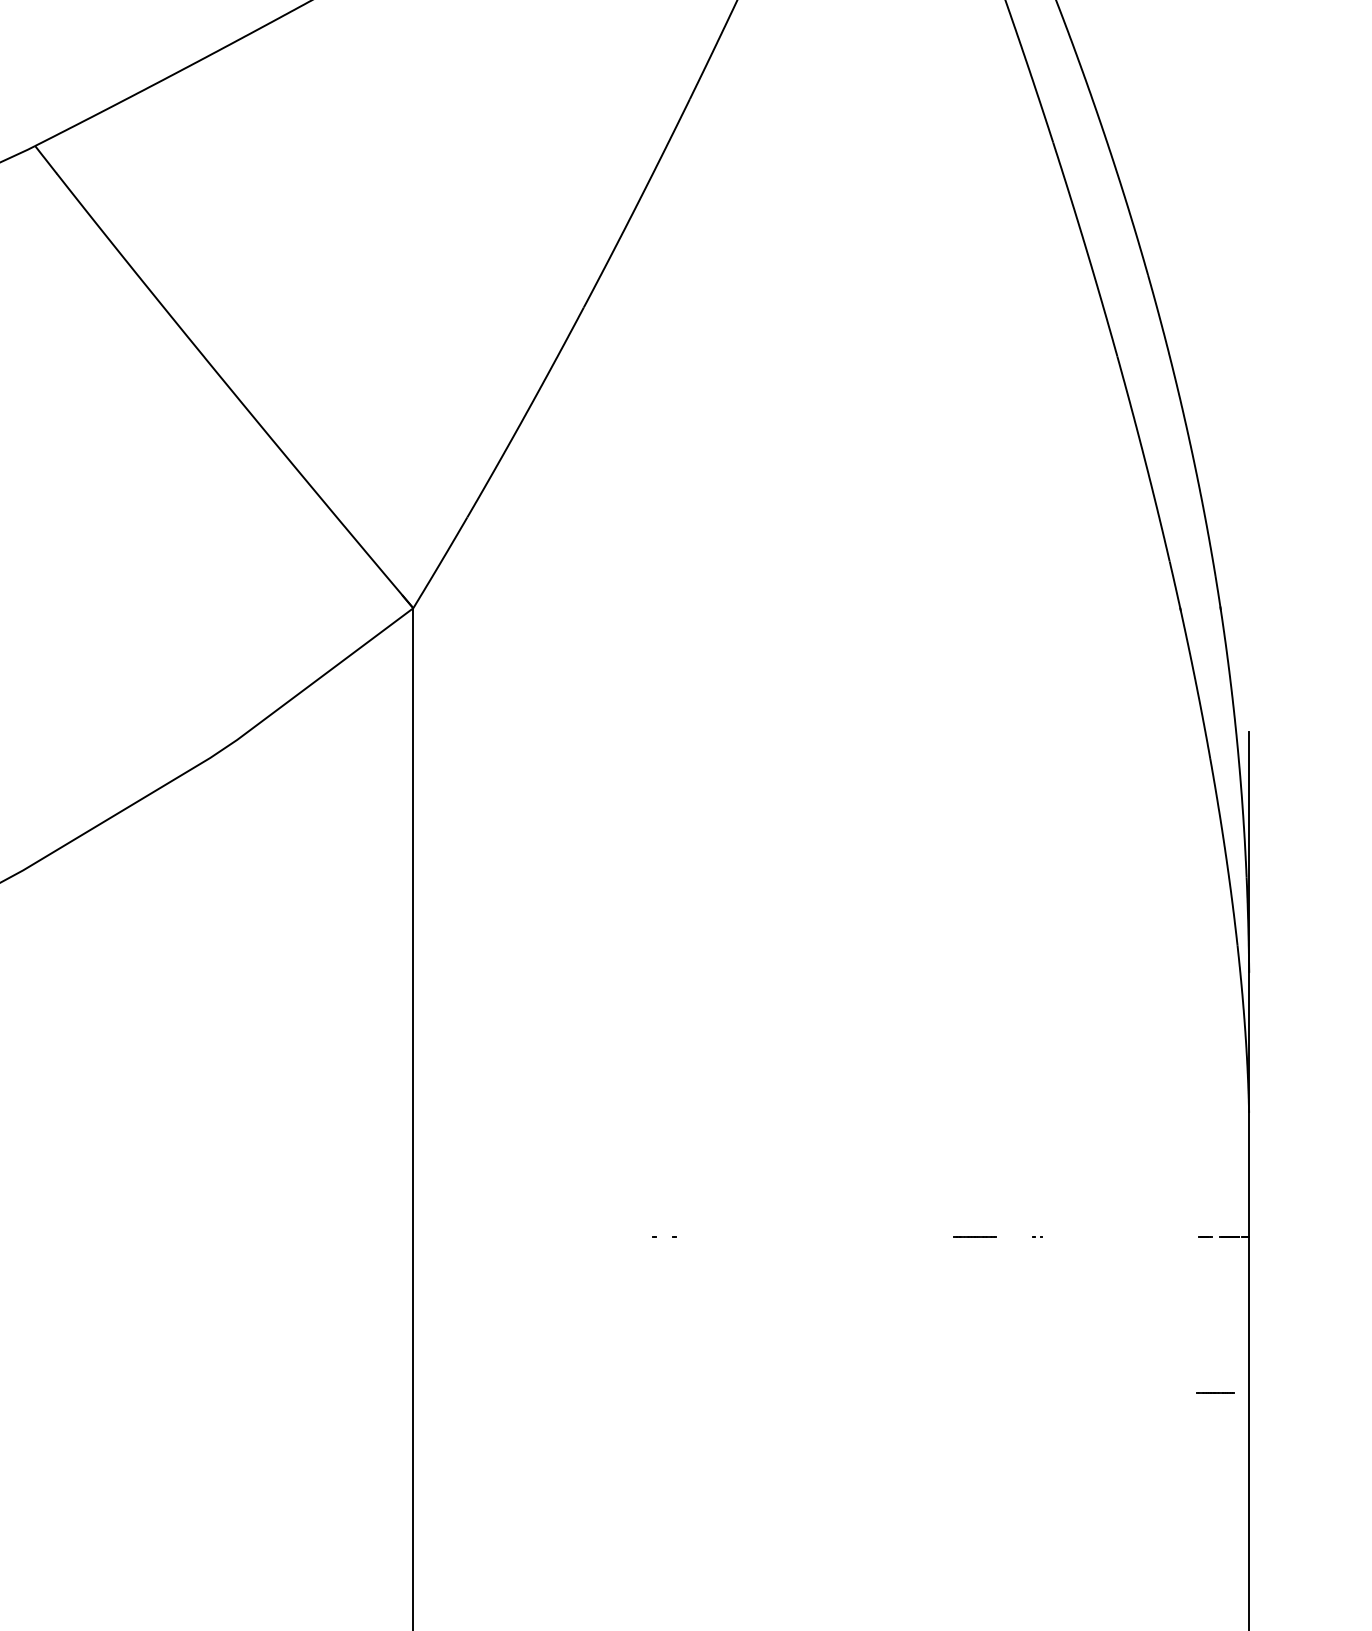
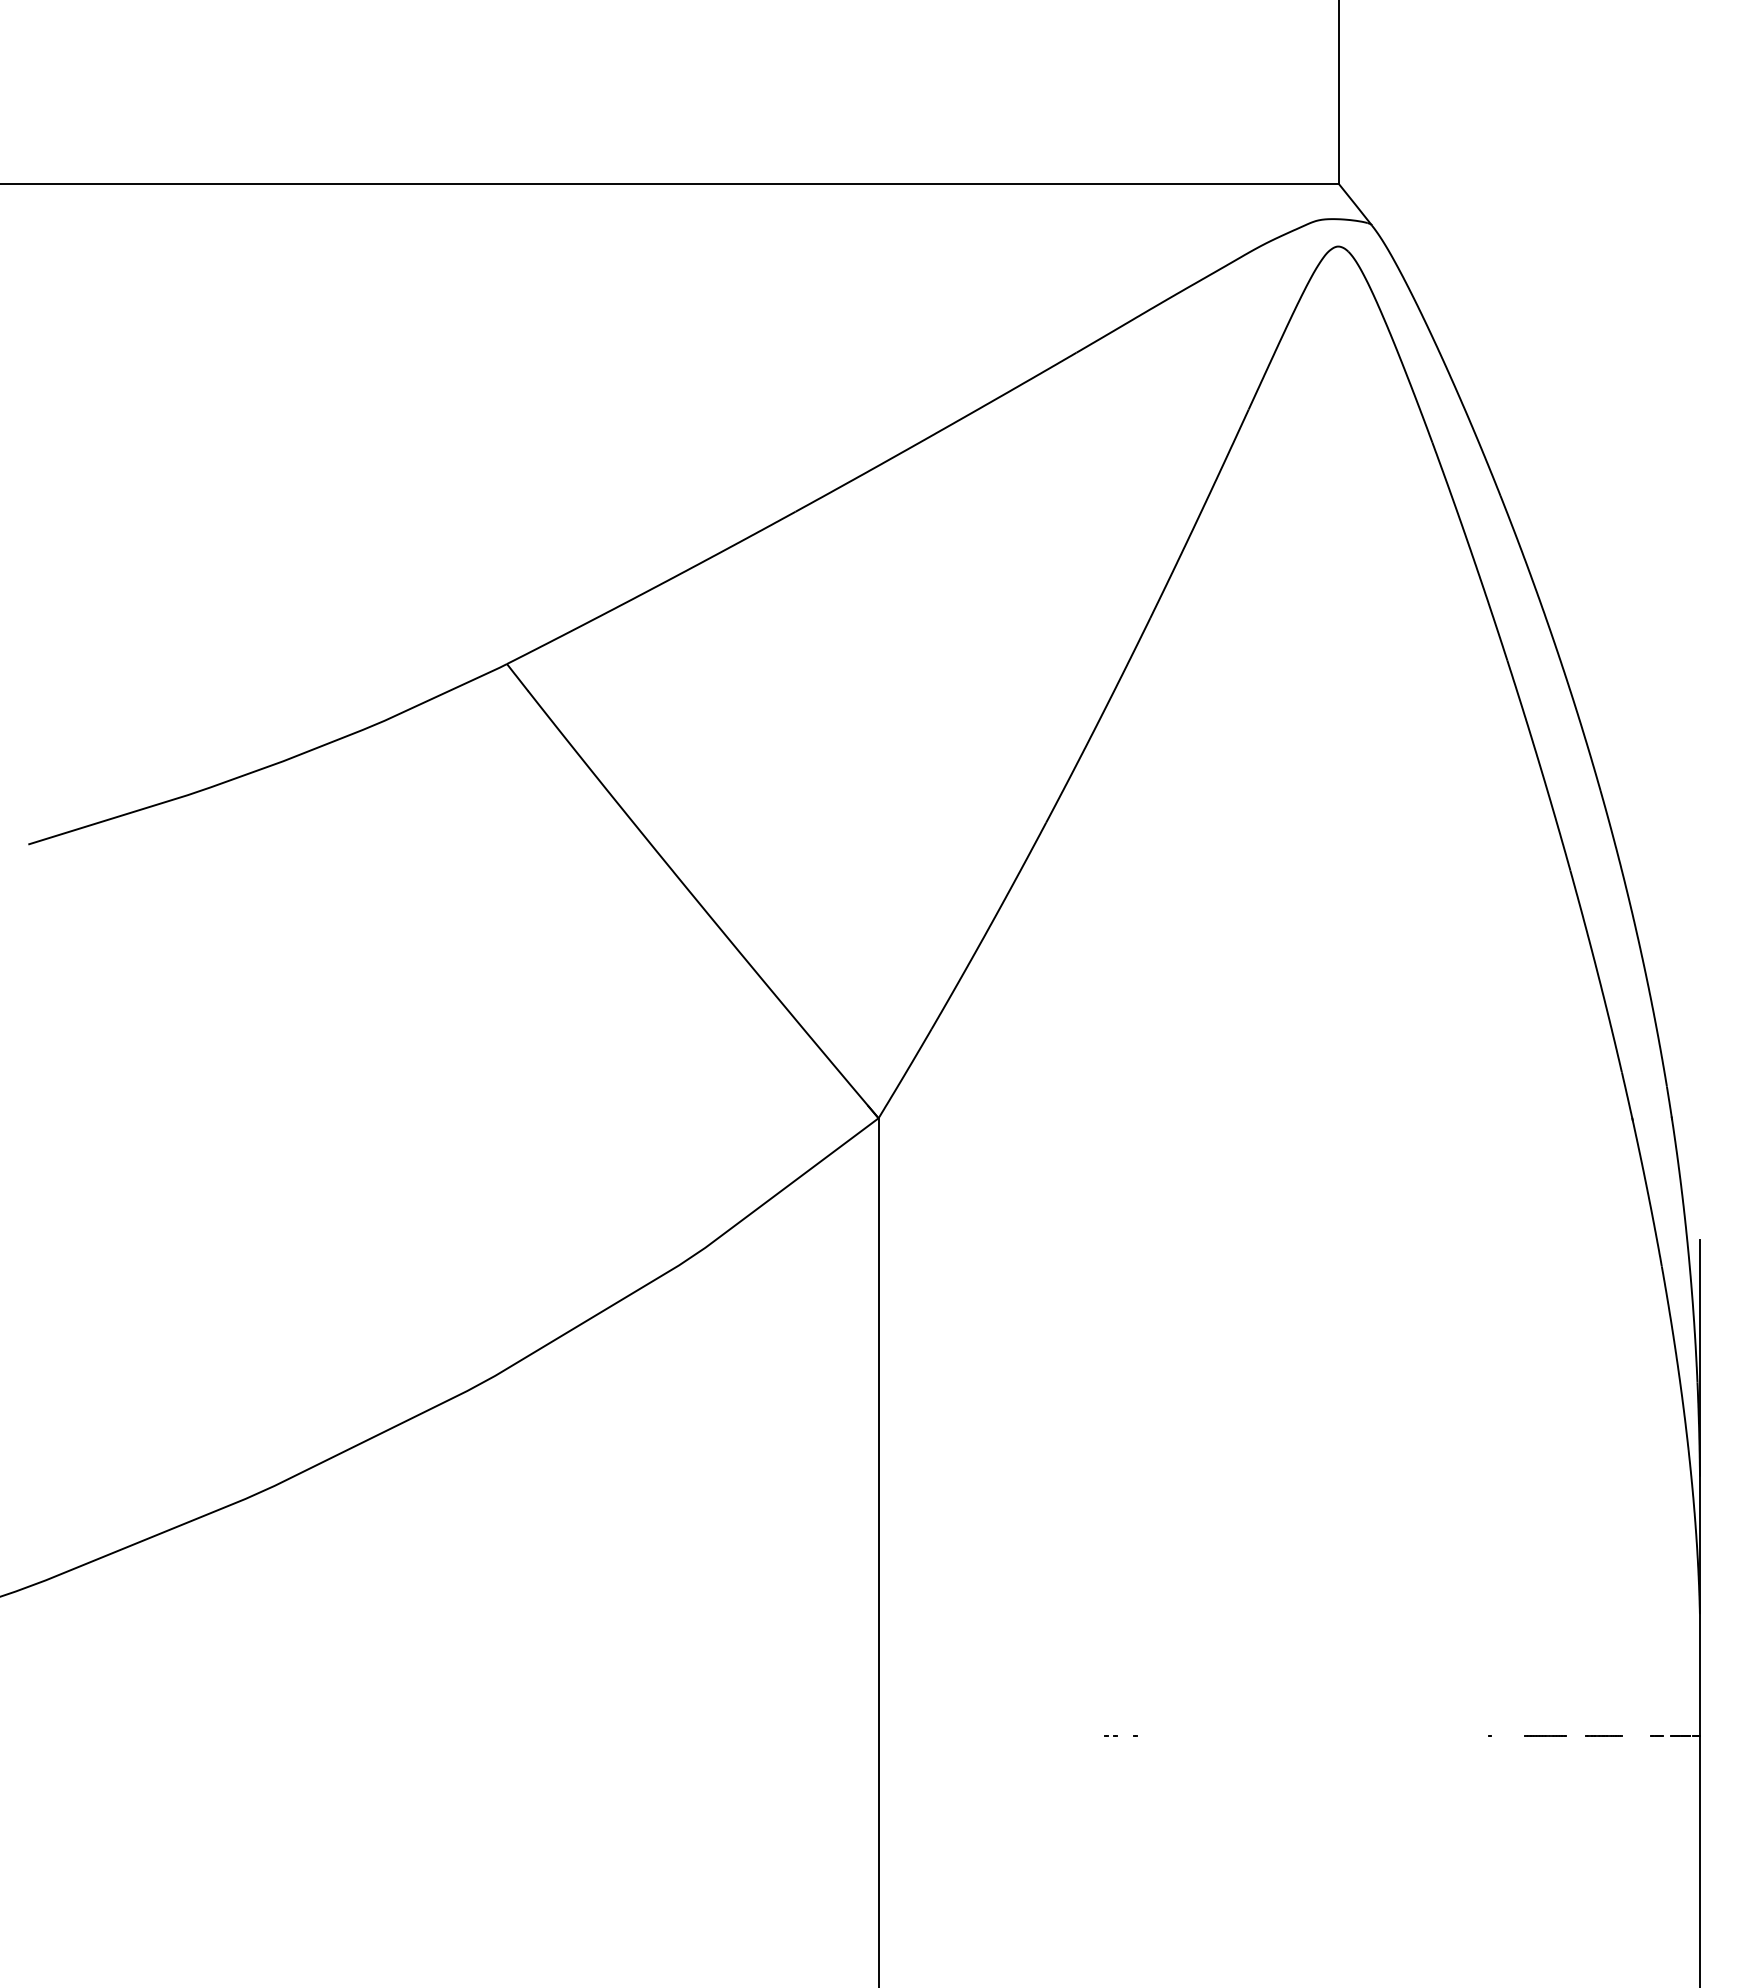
line: (974, 1236) -> (1545, 1735), moved
line: (1215, 1392) -> (1603, 1735), moved

